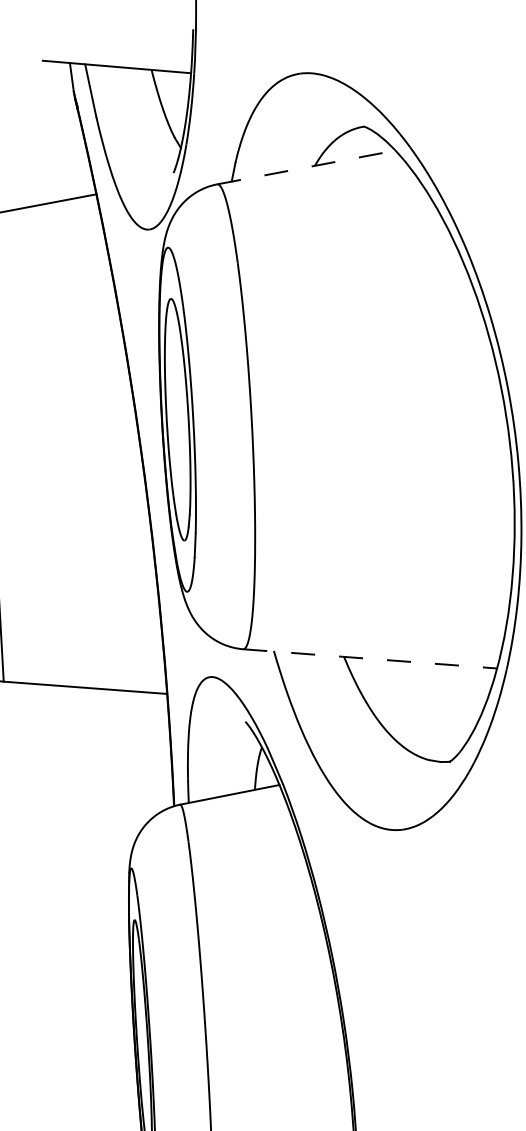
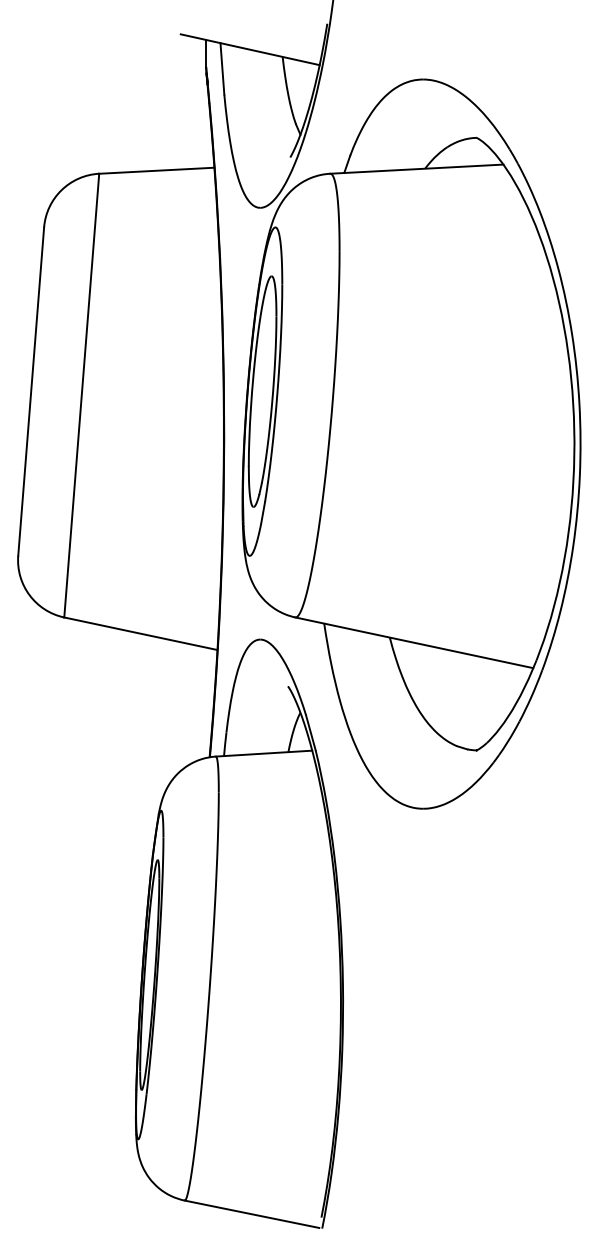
line: (306, 167) -> (416, 169), dashed -> solid
line: (370, 658) -> (414, 642), dashed -> solid

